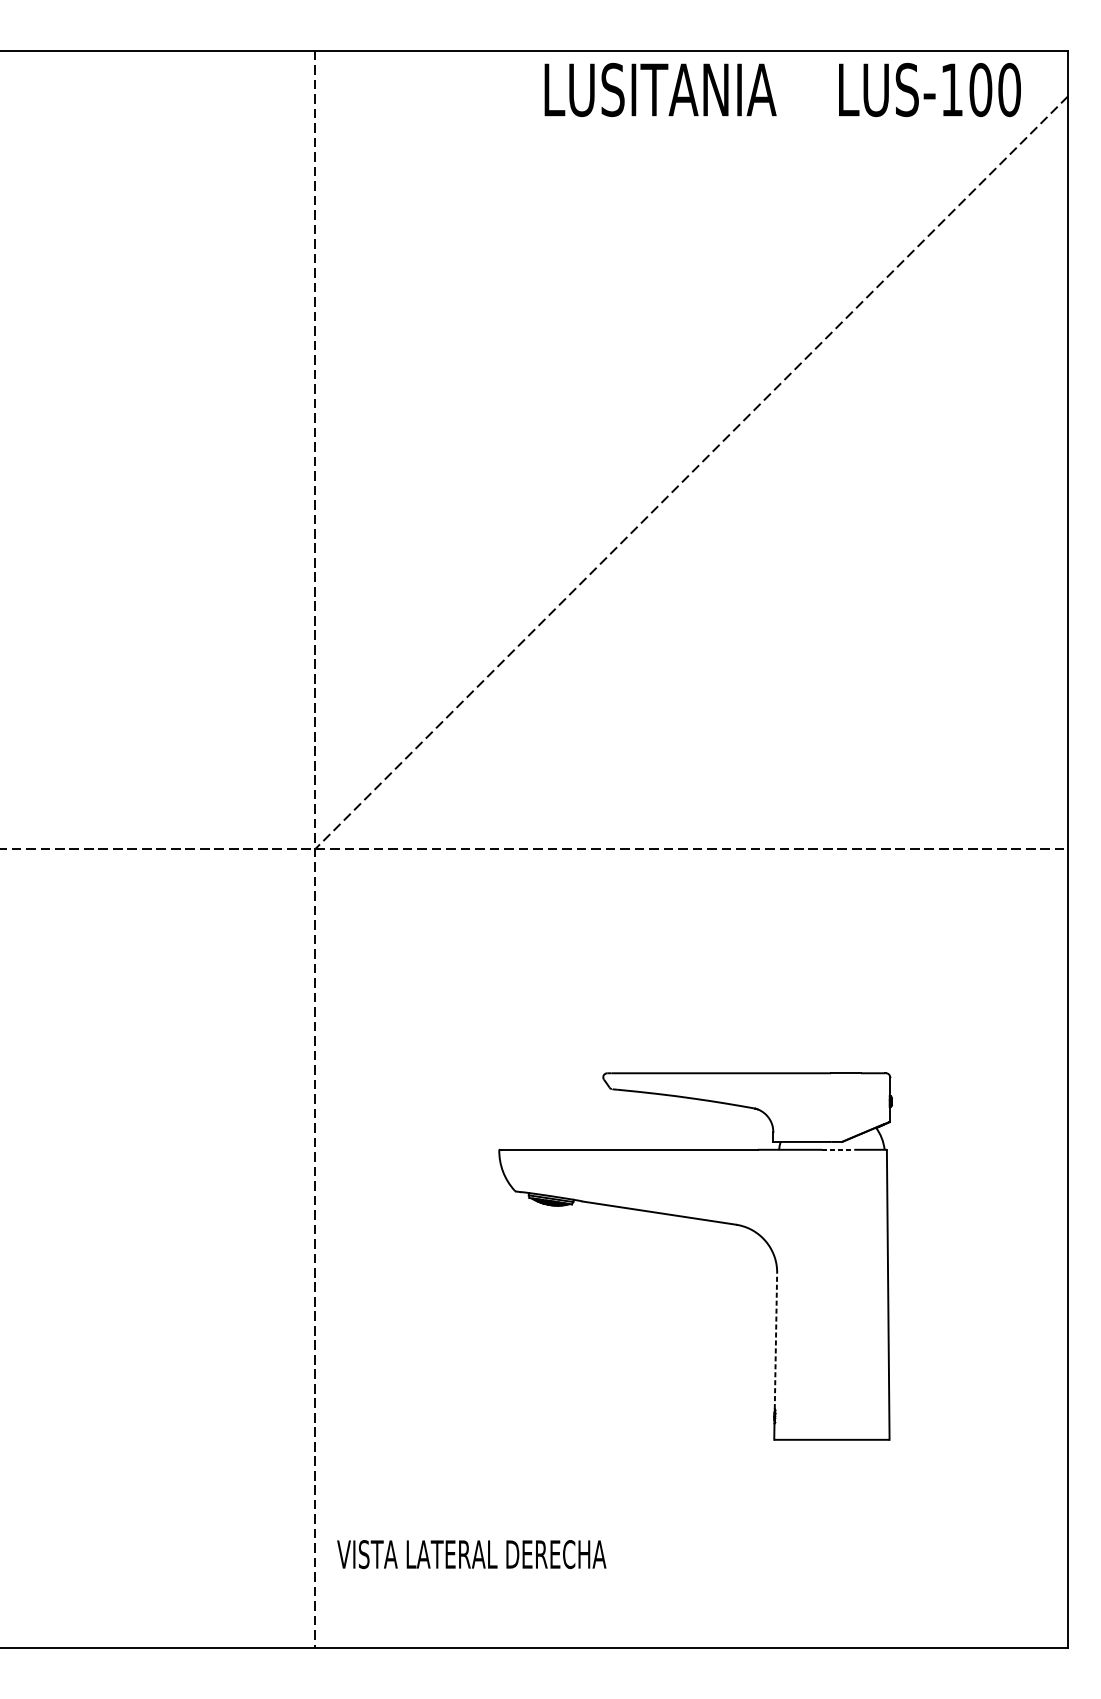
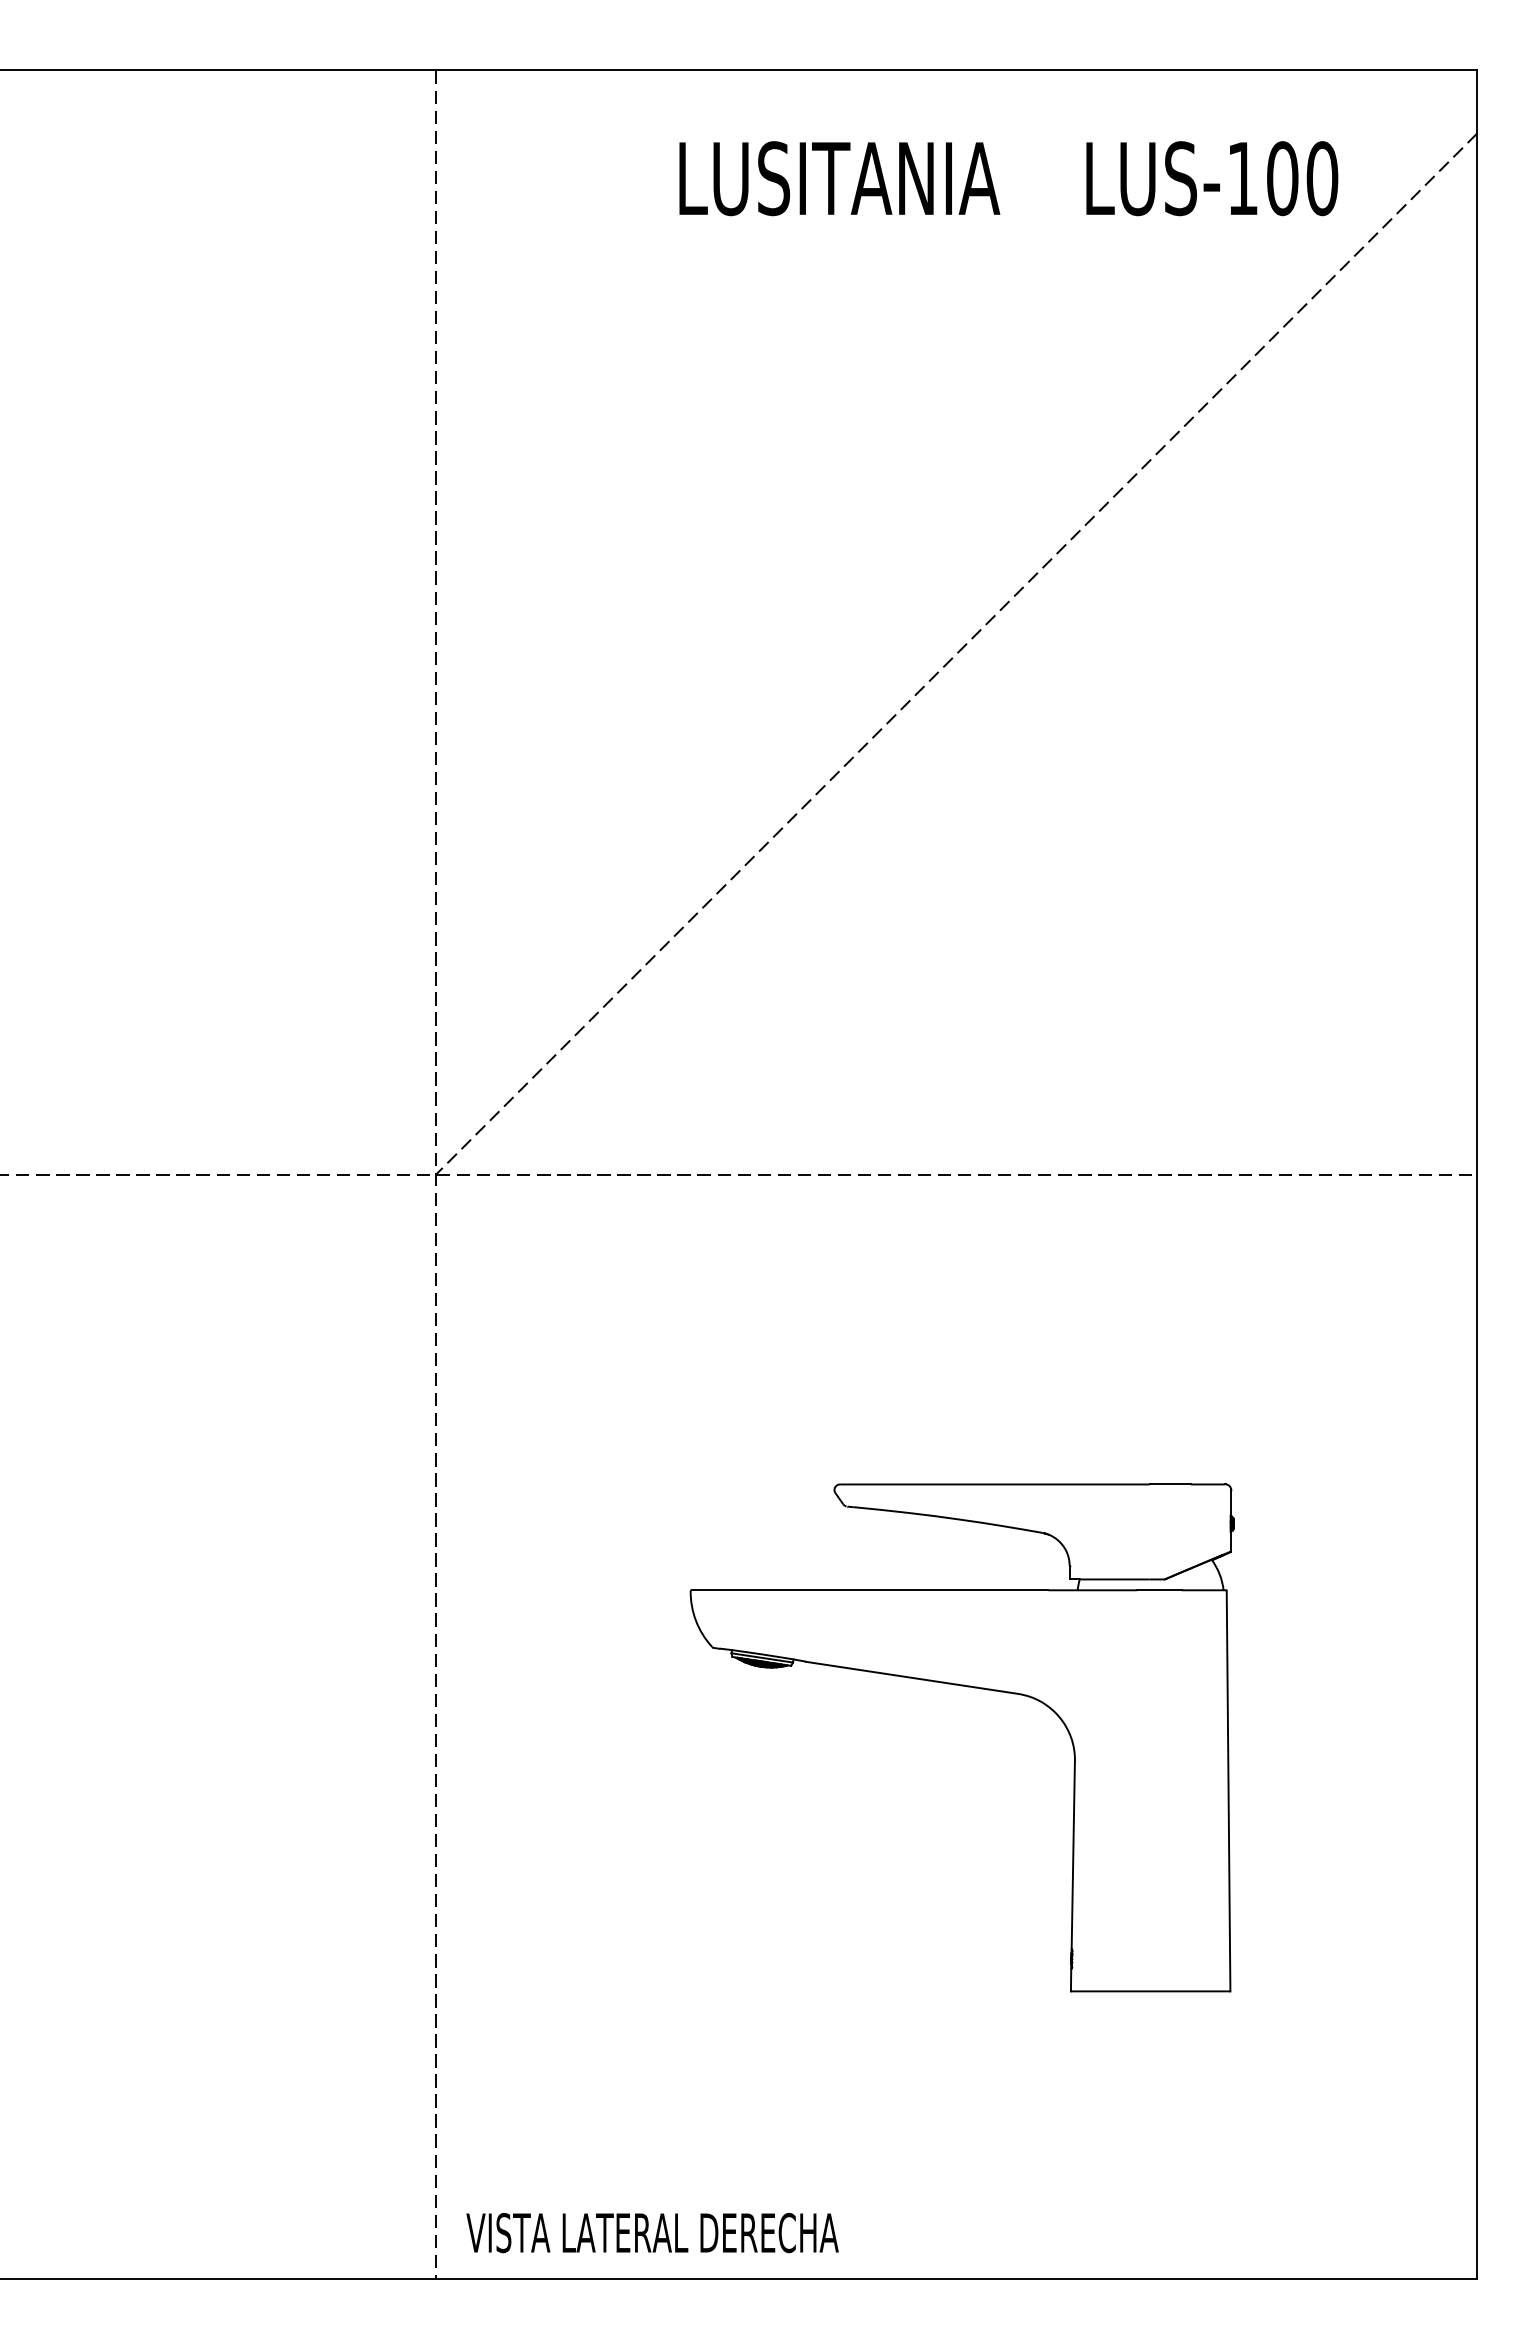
text: (782, 89) -> (1008, 178), moved
line: (838, 1149) -> (1159, 1590), dashed -> solid
line: (776, 1341) -> (1073, 1855), dashed -> solid
text: (471, 1554) -> (652, 2233), moved

